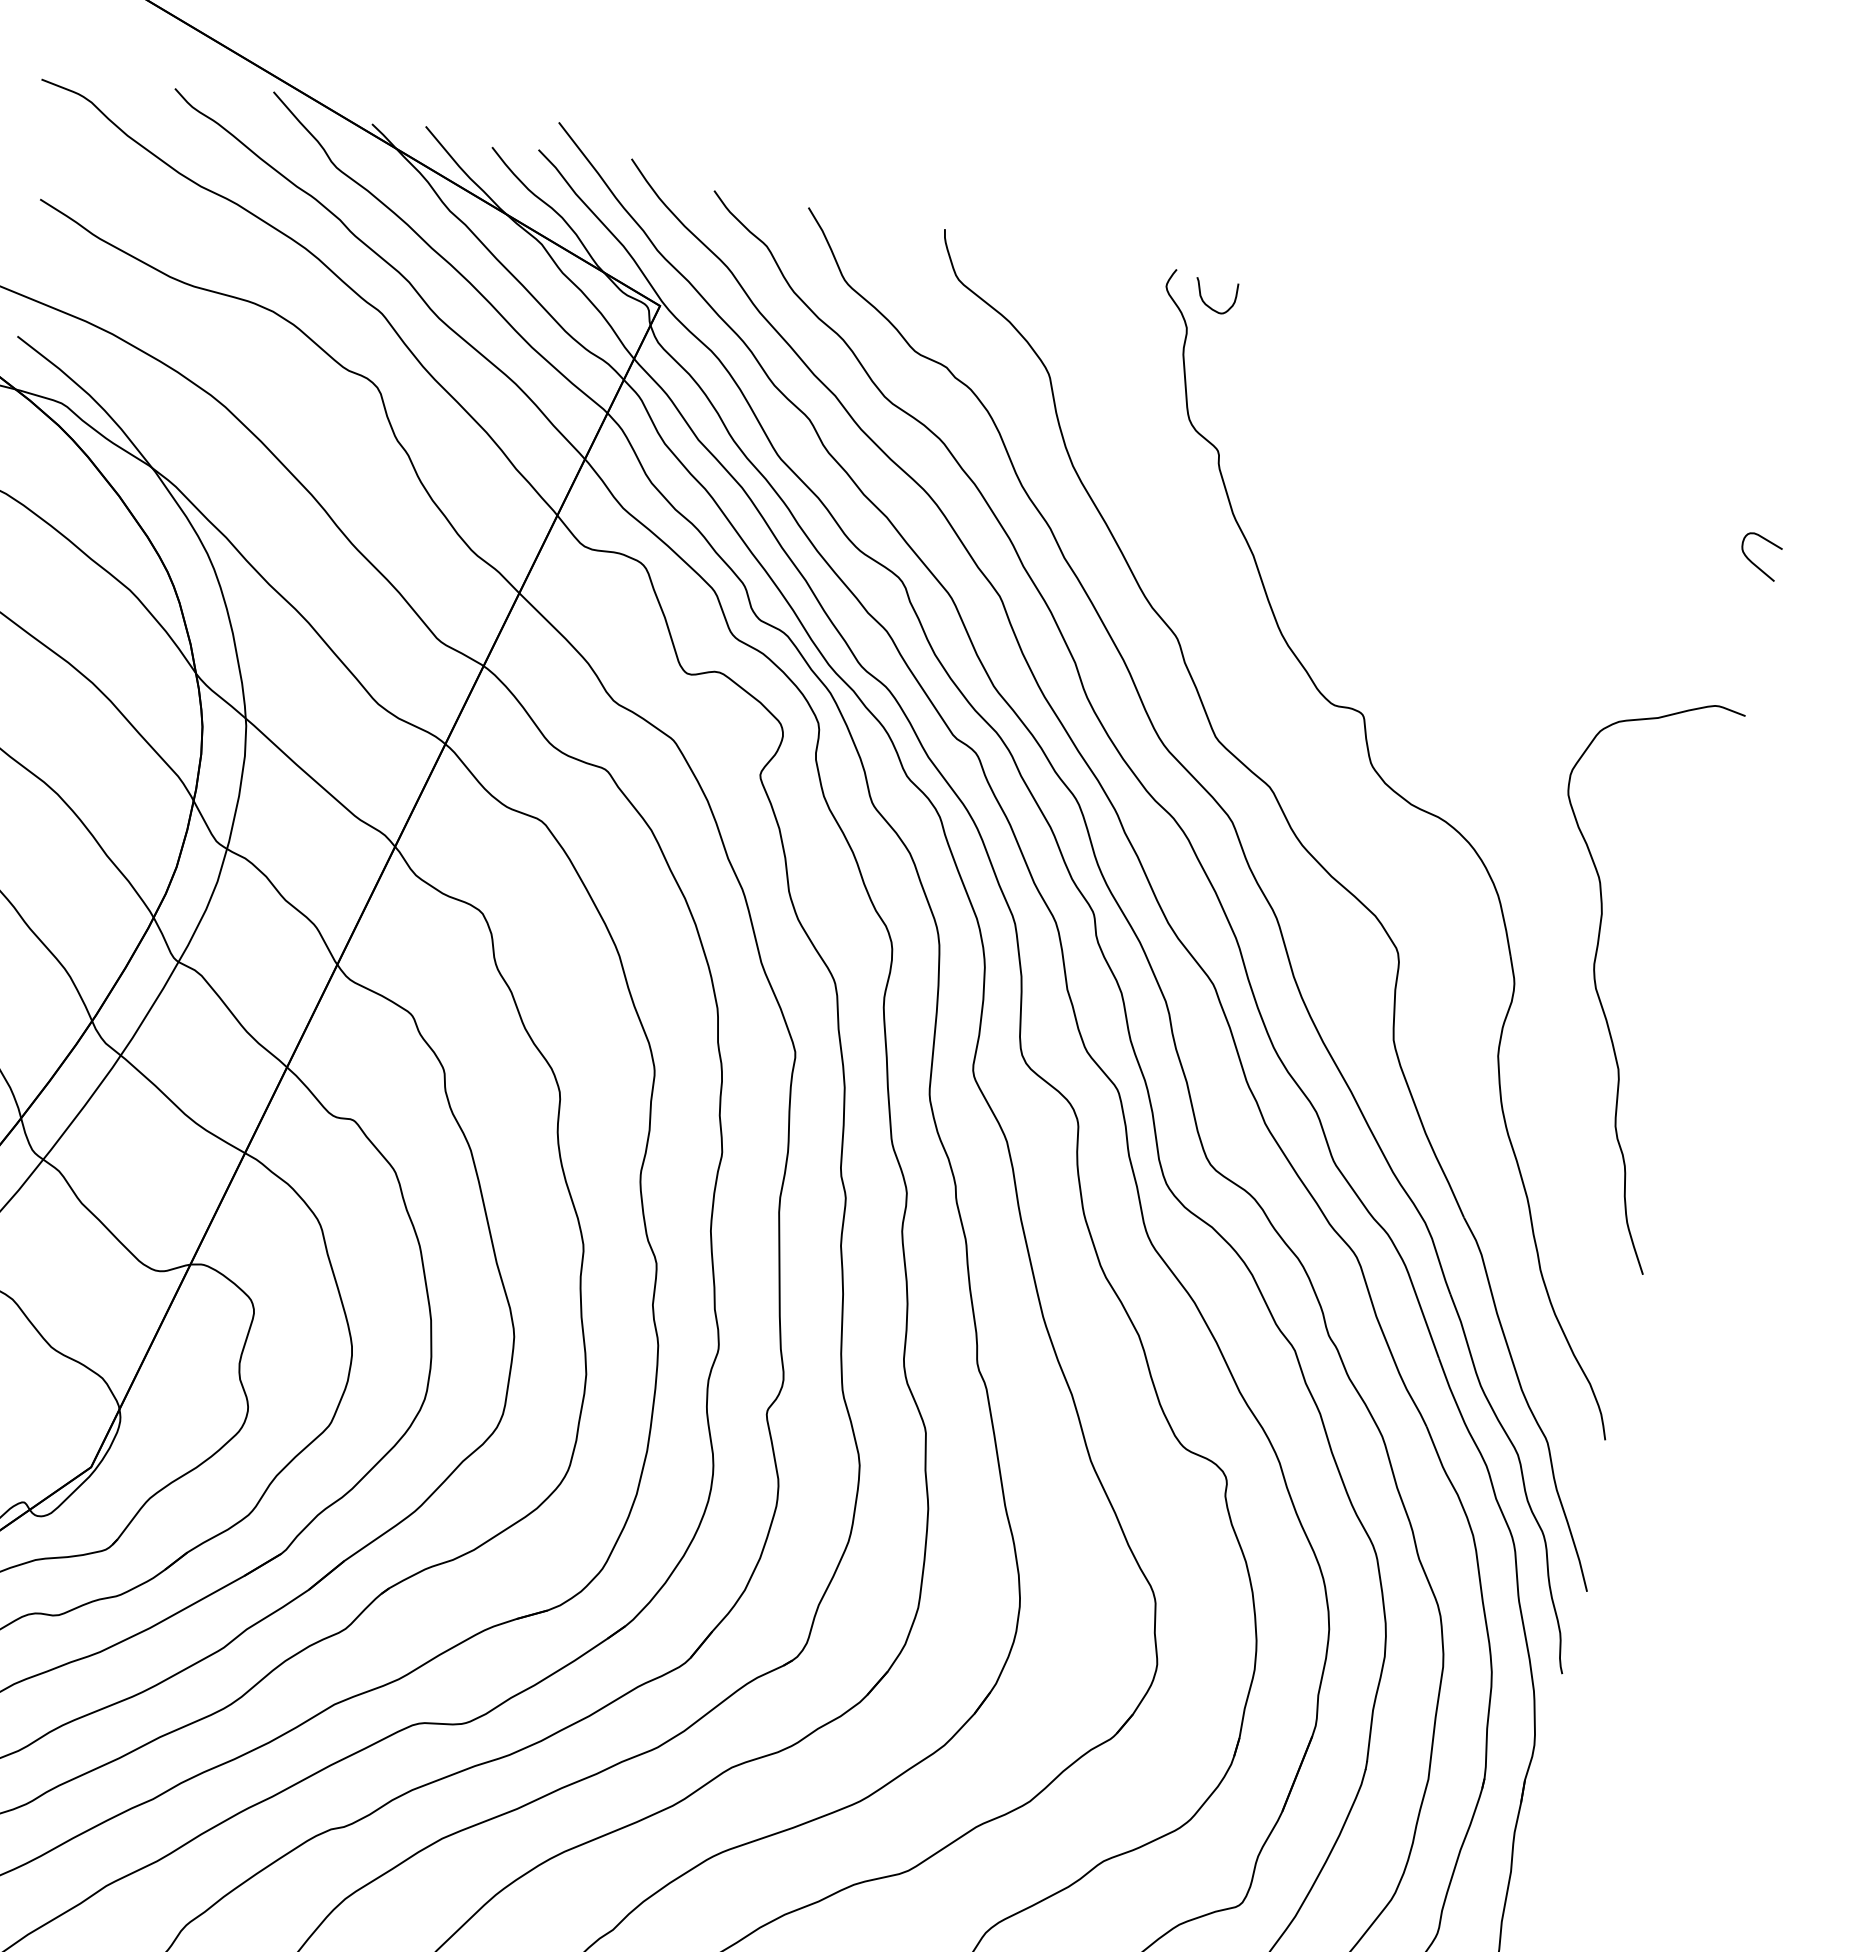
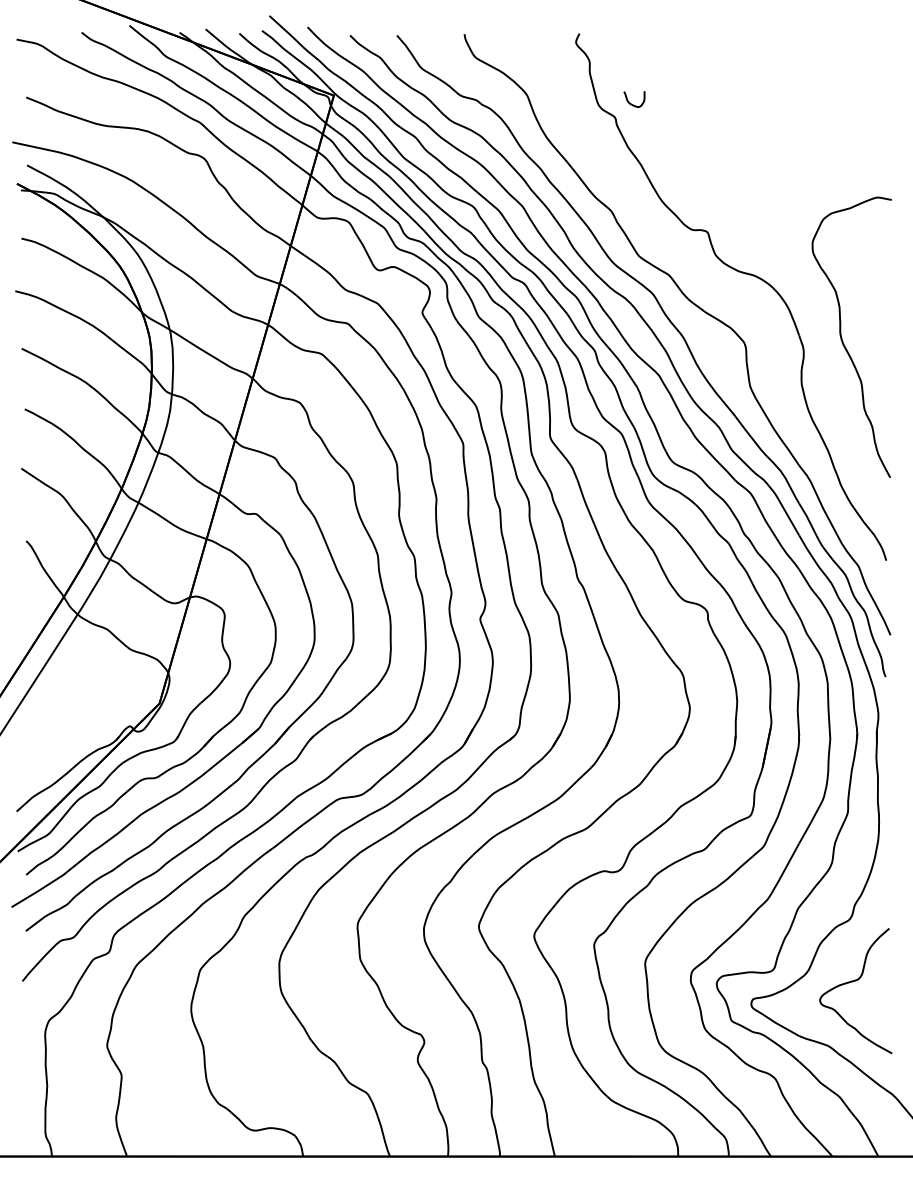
curve: (1206, 301) -> (630, 102), moved
curve: (1753, 560) -> (882, 124), removed

